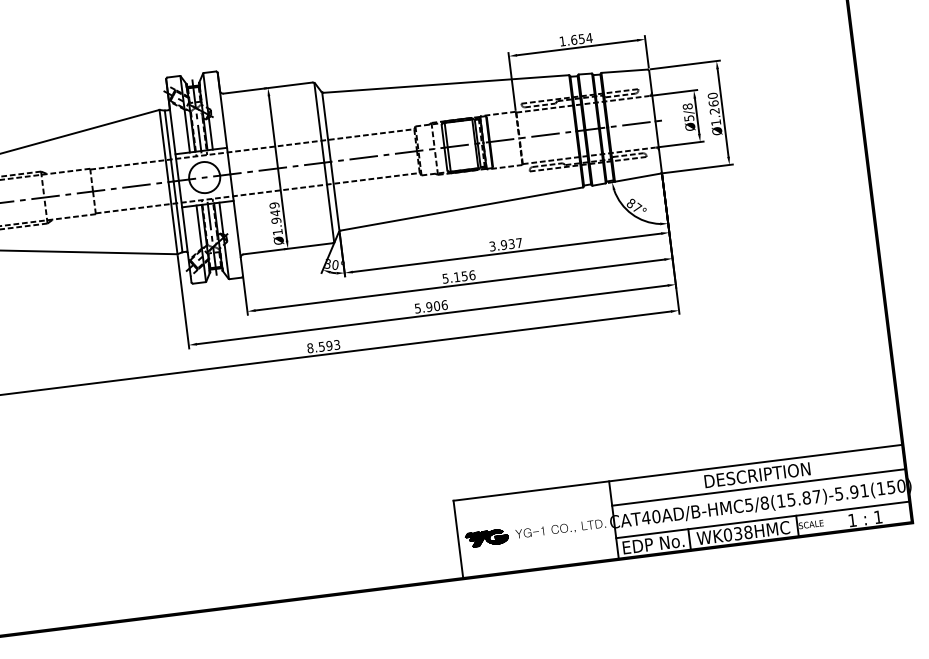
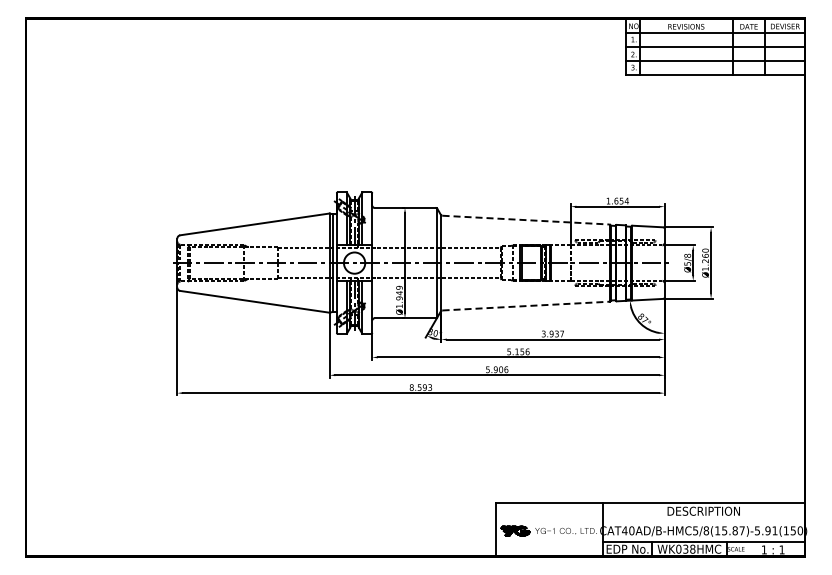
line: (446, 84) -> (526, 220), solid -> dashed
line: (462, 209) -> (526, 306), solid -> dashed
line: (758, 487) -> (703, 519), removed

